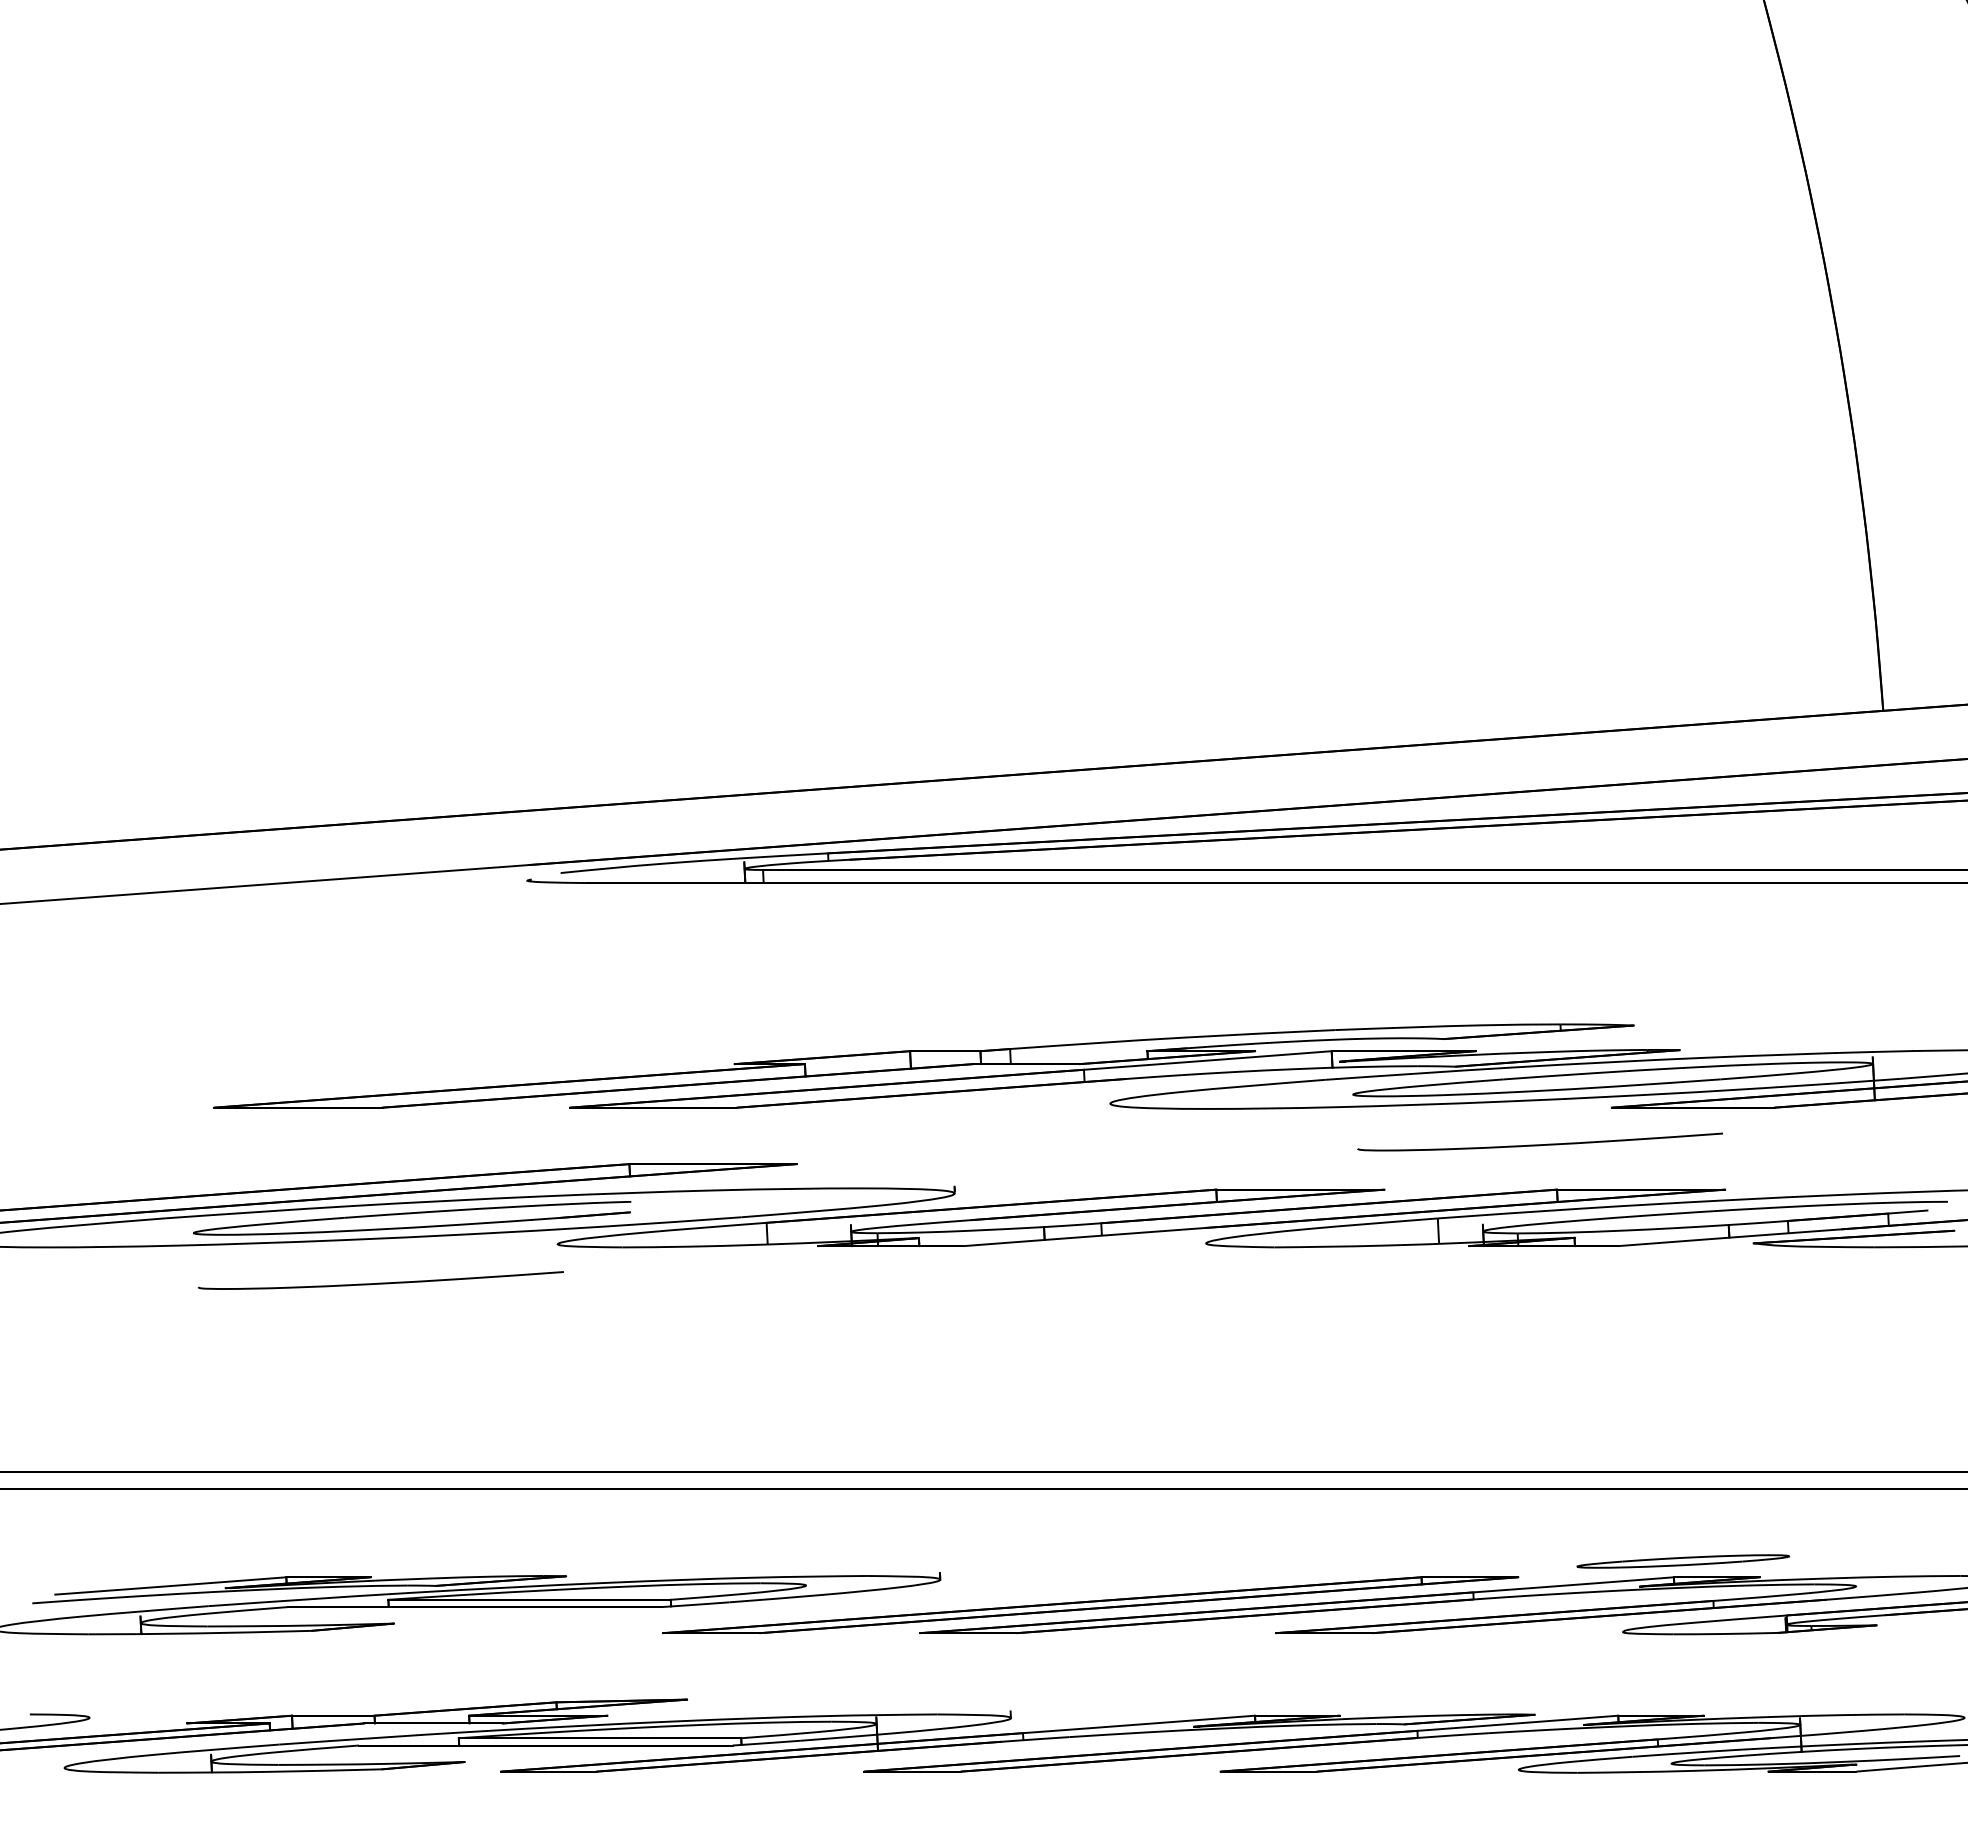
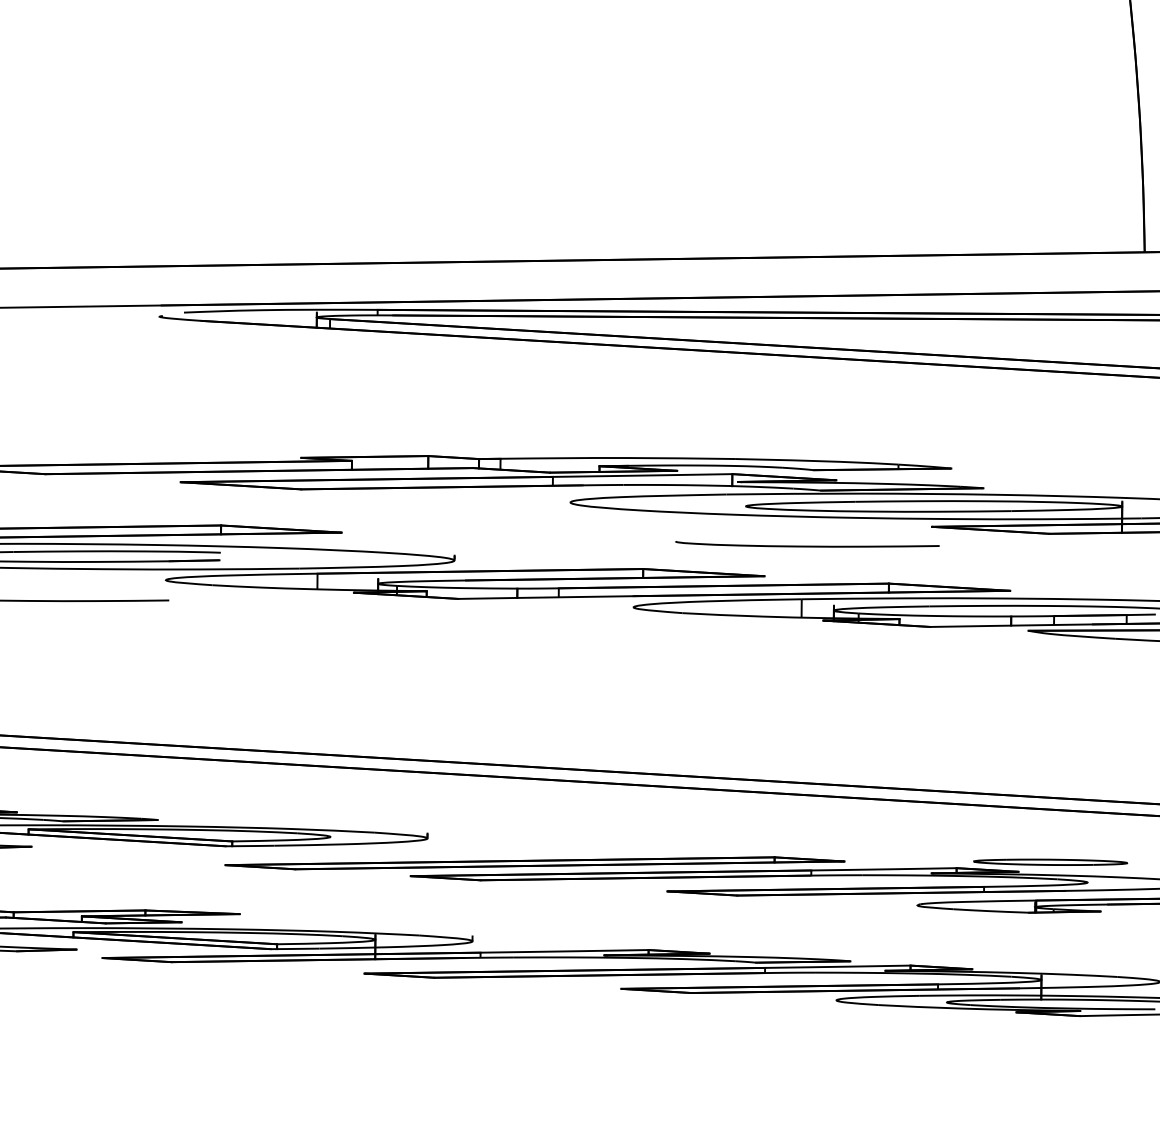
curve: (1539, 1144) -> (806, 546), moved
part: (1682, 1561) -> (1050, 862), moved

